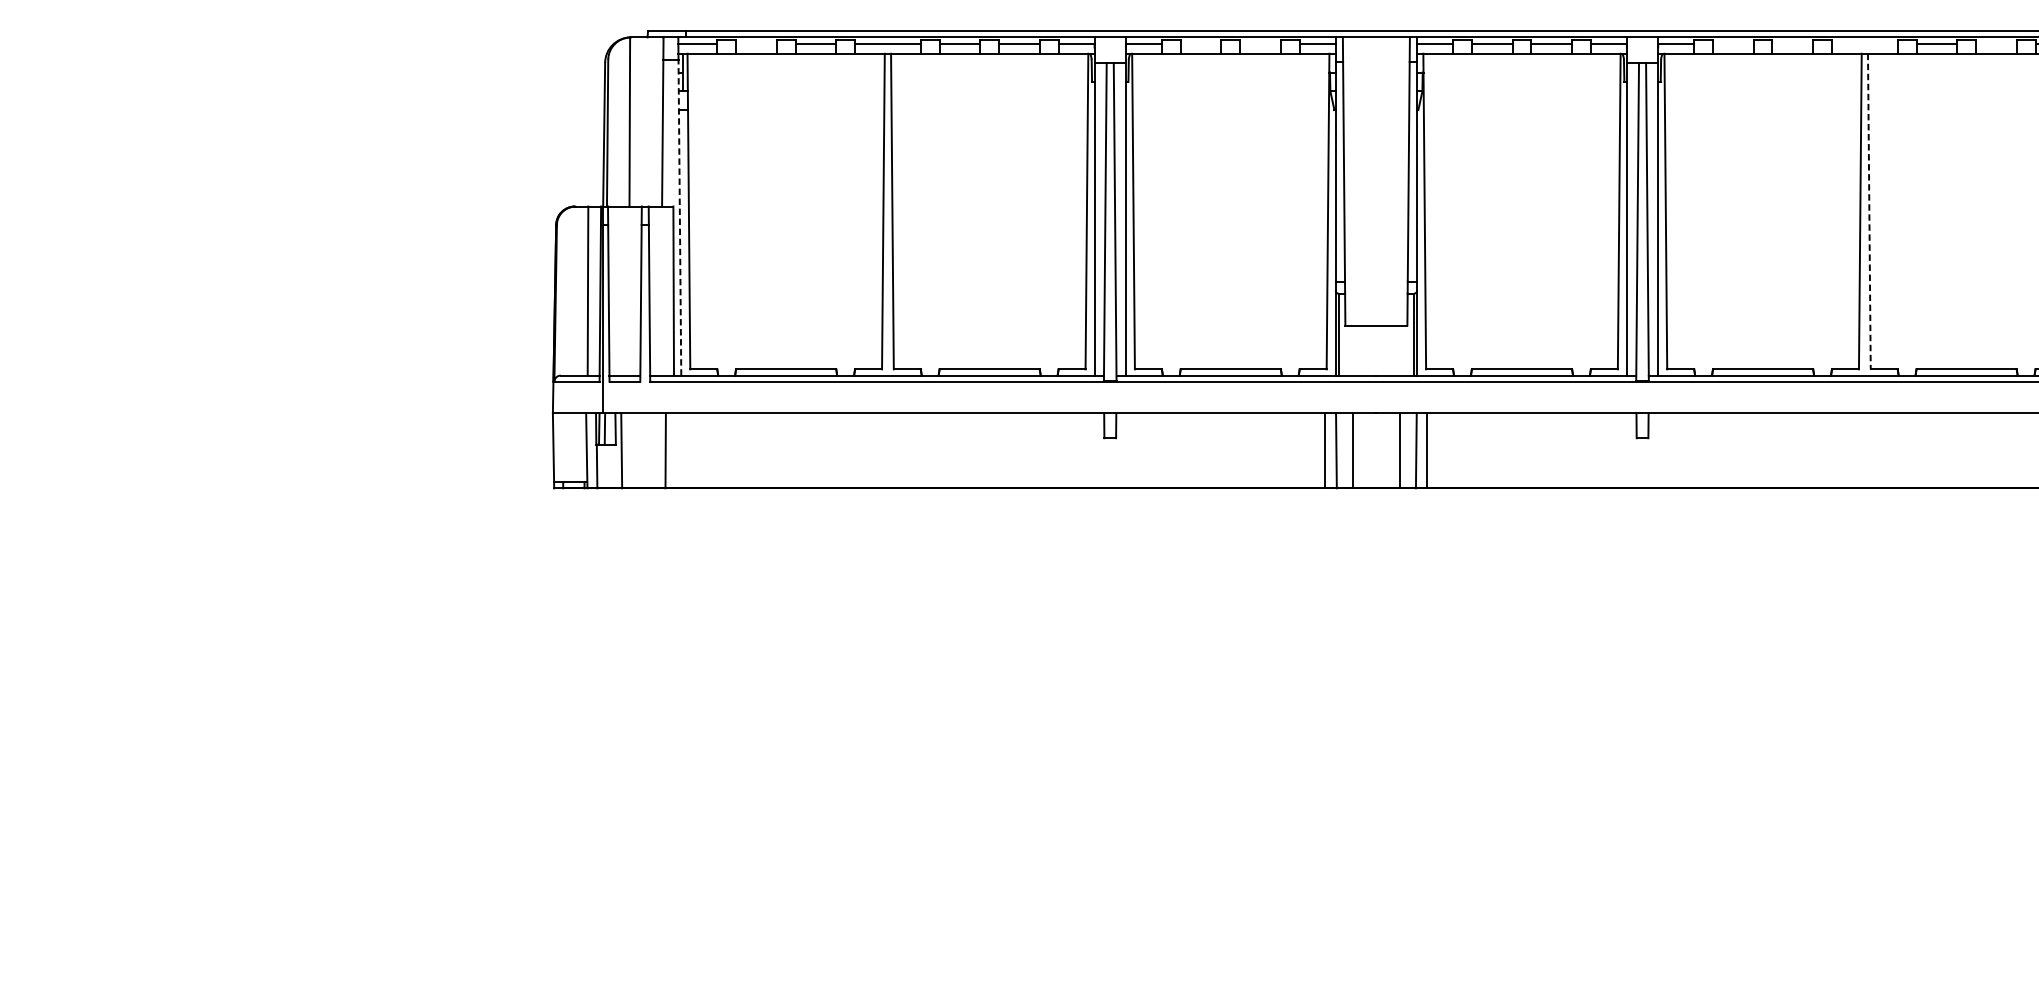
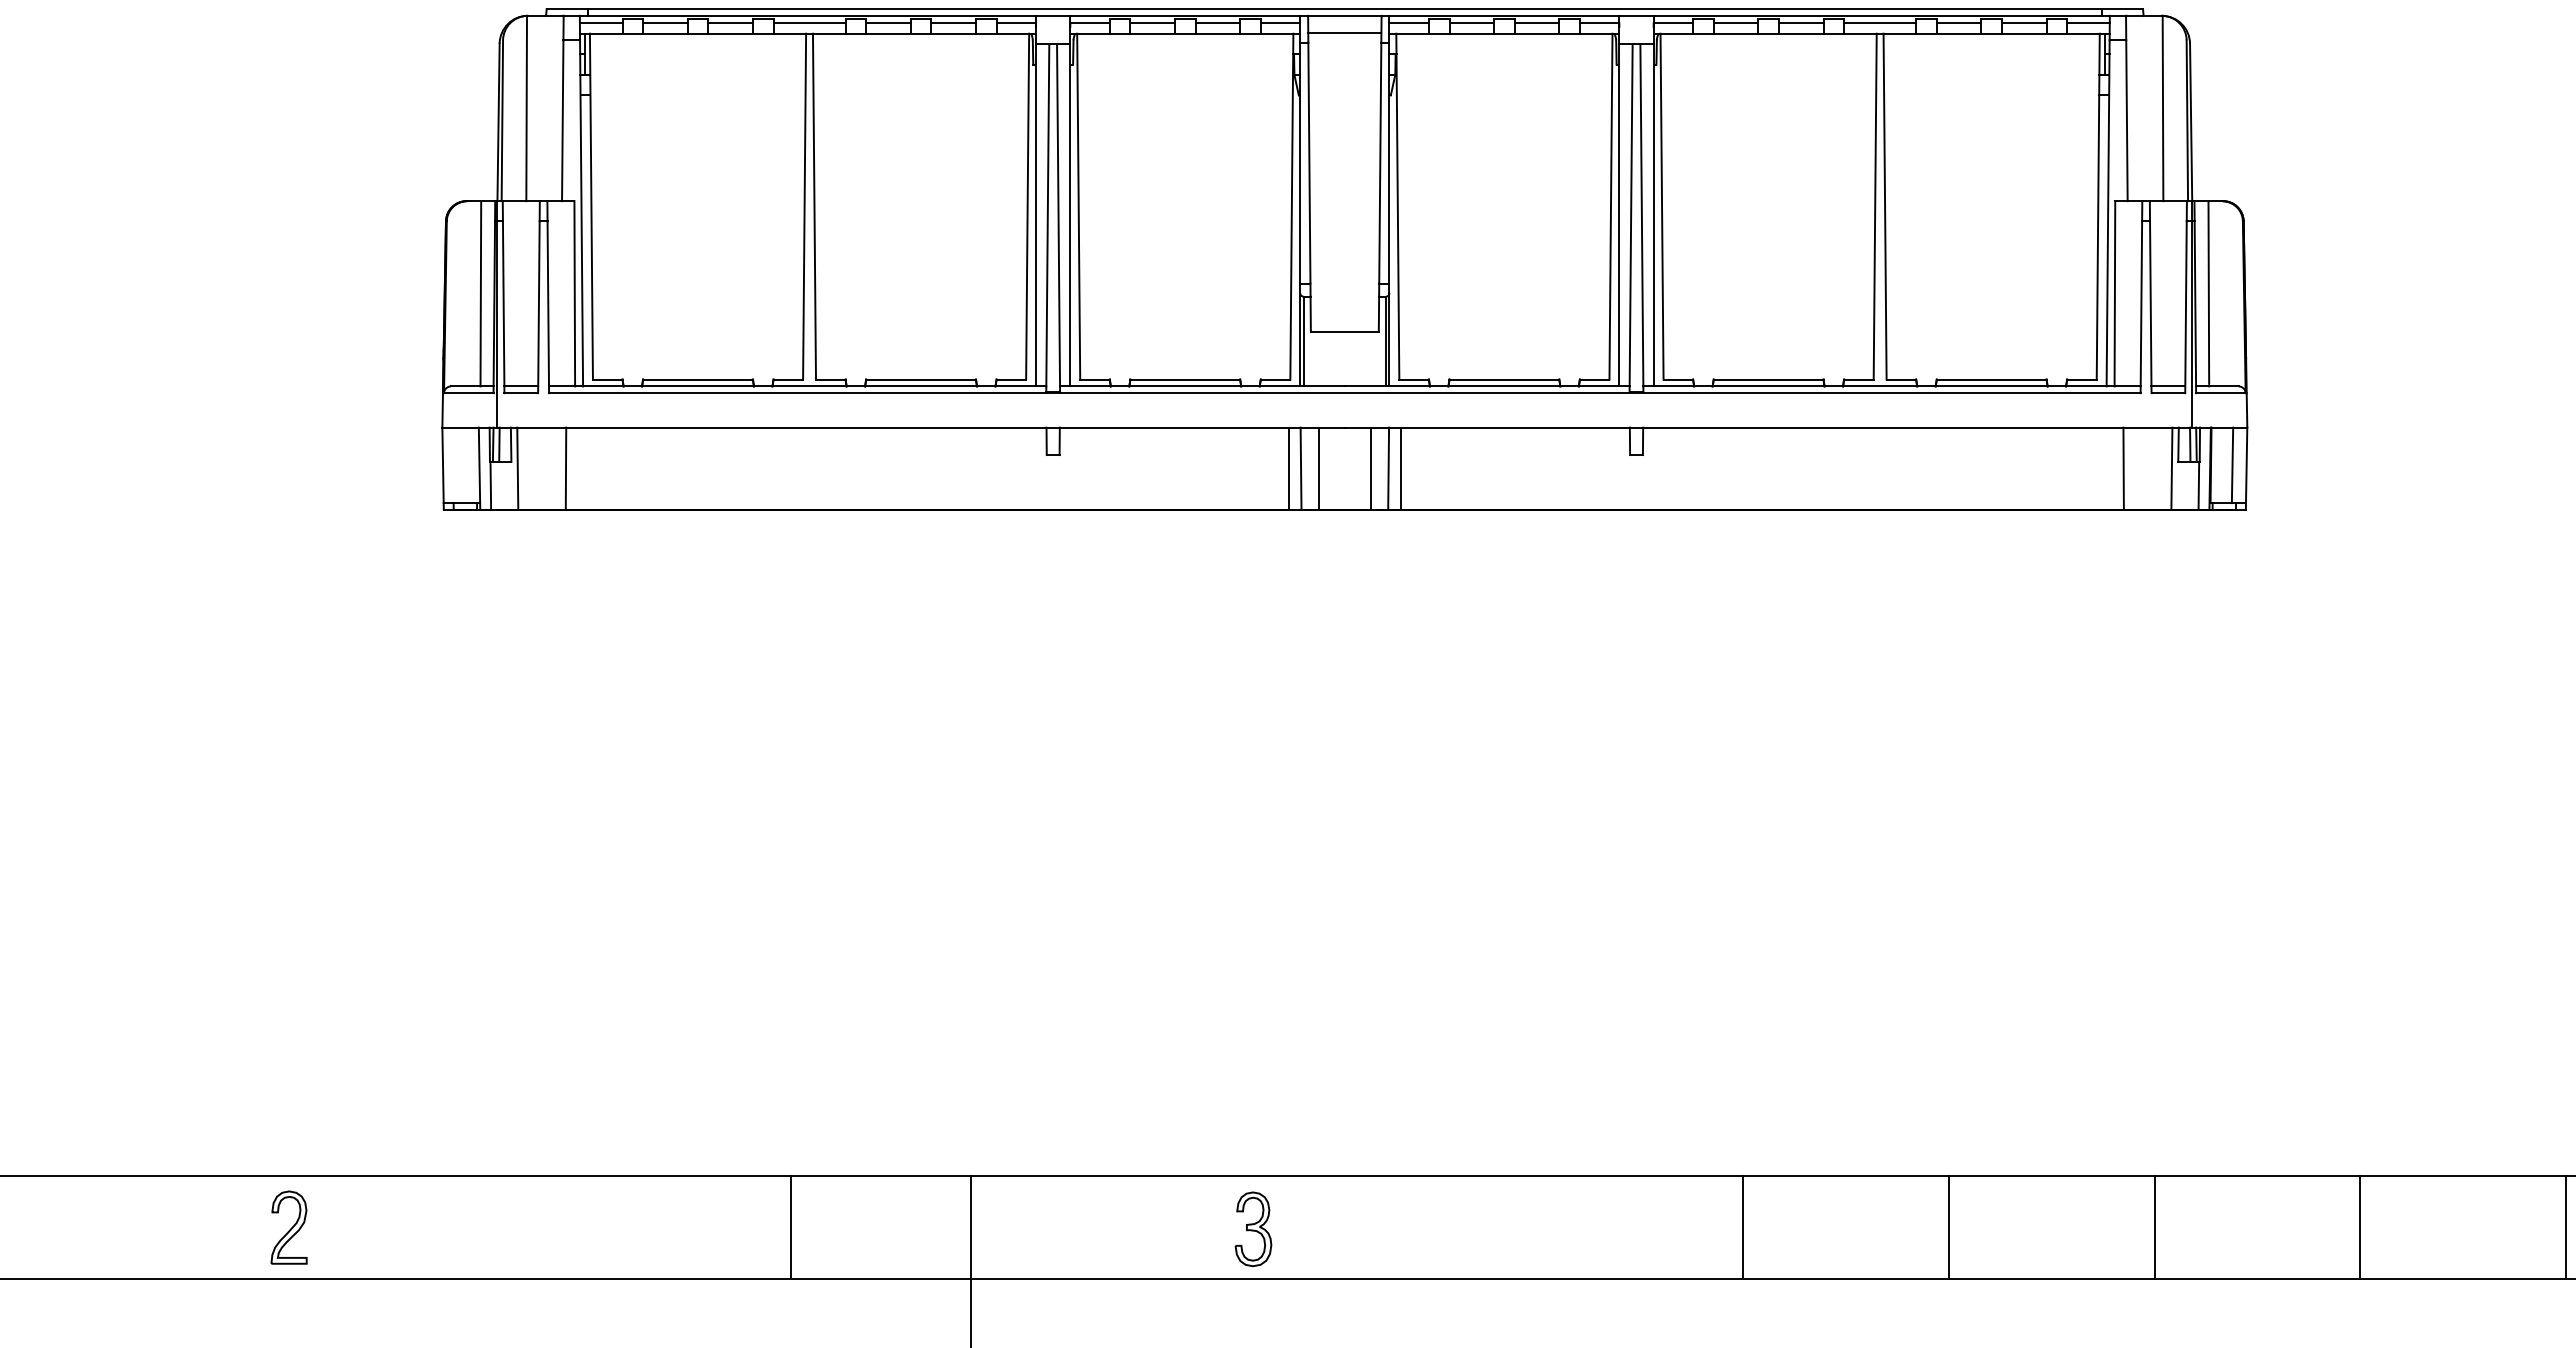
line: (756, 44) -> (665, 23), added
line: (1200, 44) -> (1152, 23), added
line: (1260, 44) -> (1217, 23), added
line: (1732, 44) -> (1735, 23), added
line: (1792, 44) -> (1800, 23), added
line: (1865, 44) -> (1880, 23), added
line: (1995, 44) -> (2023, 23), added
line: (1376, 53) -> (1344, 33), added
line: (1869, 211) -> (1885, 206), dashed -> solid
line: (679, 216) -> (581, 212), dashed -> solid

